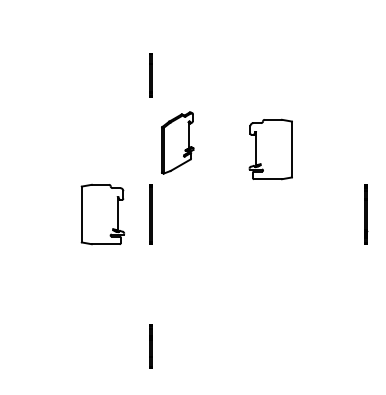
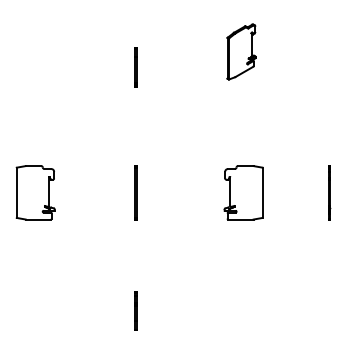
part: (177, 142) -> (241, 51), moved
part: (270, 149) -> (243, 192), moved
part: (102, 214) -> (35, 192), moved

